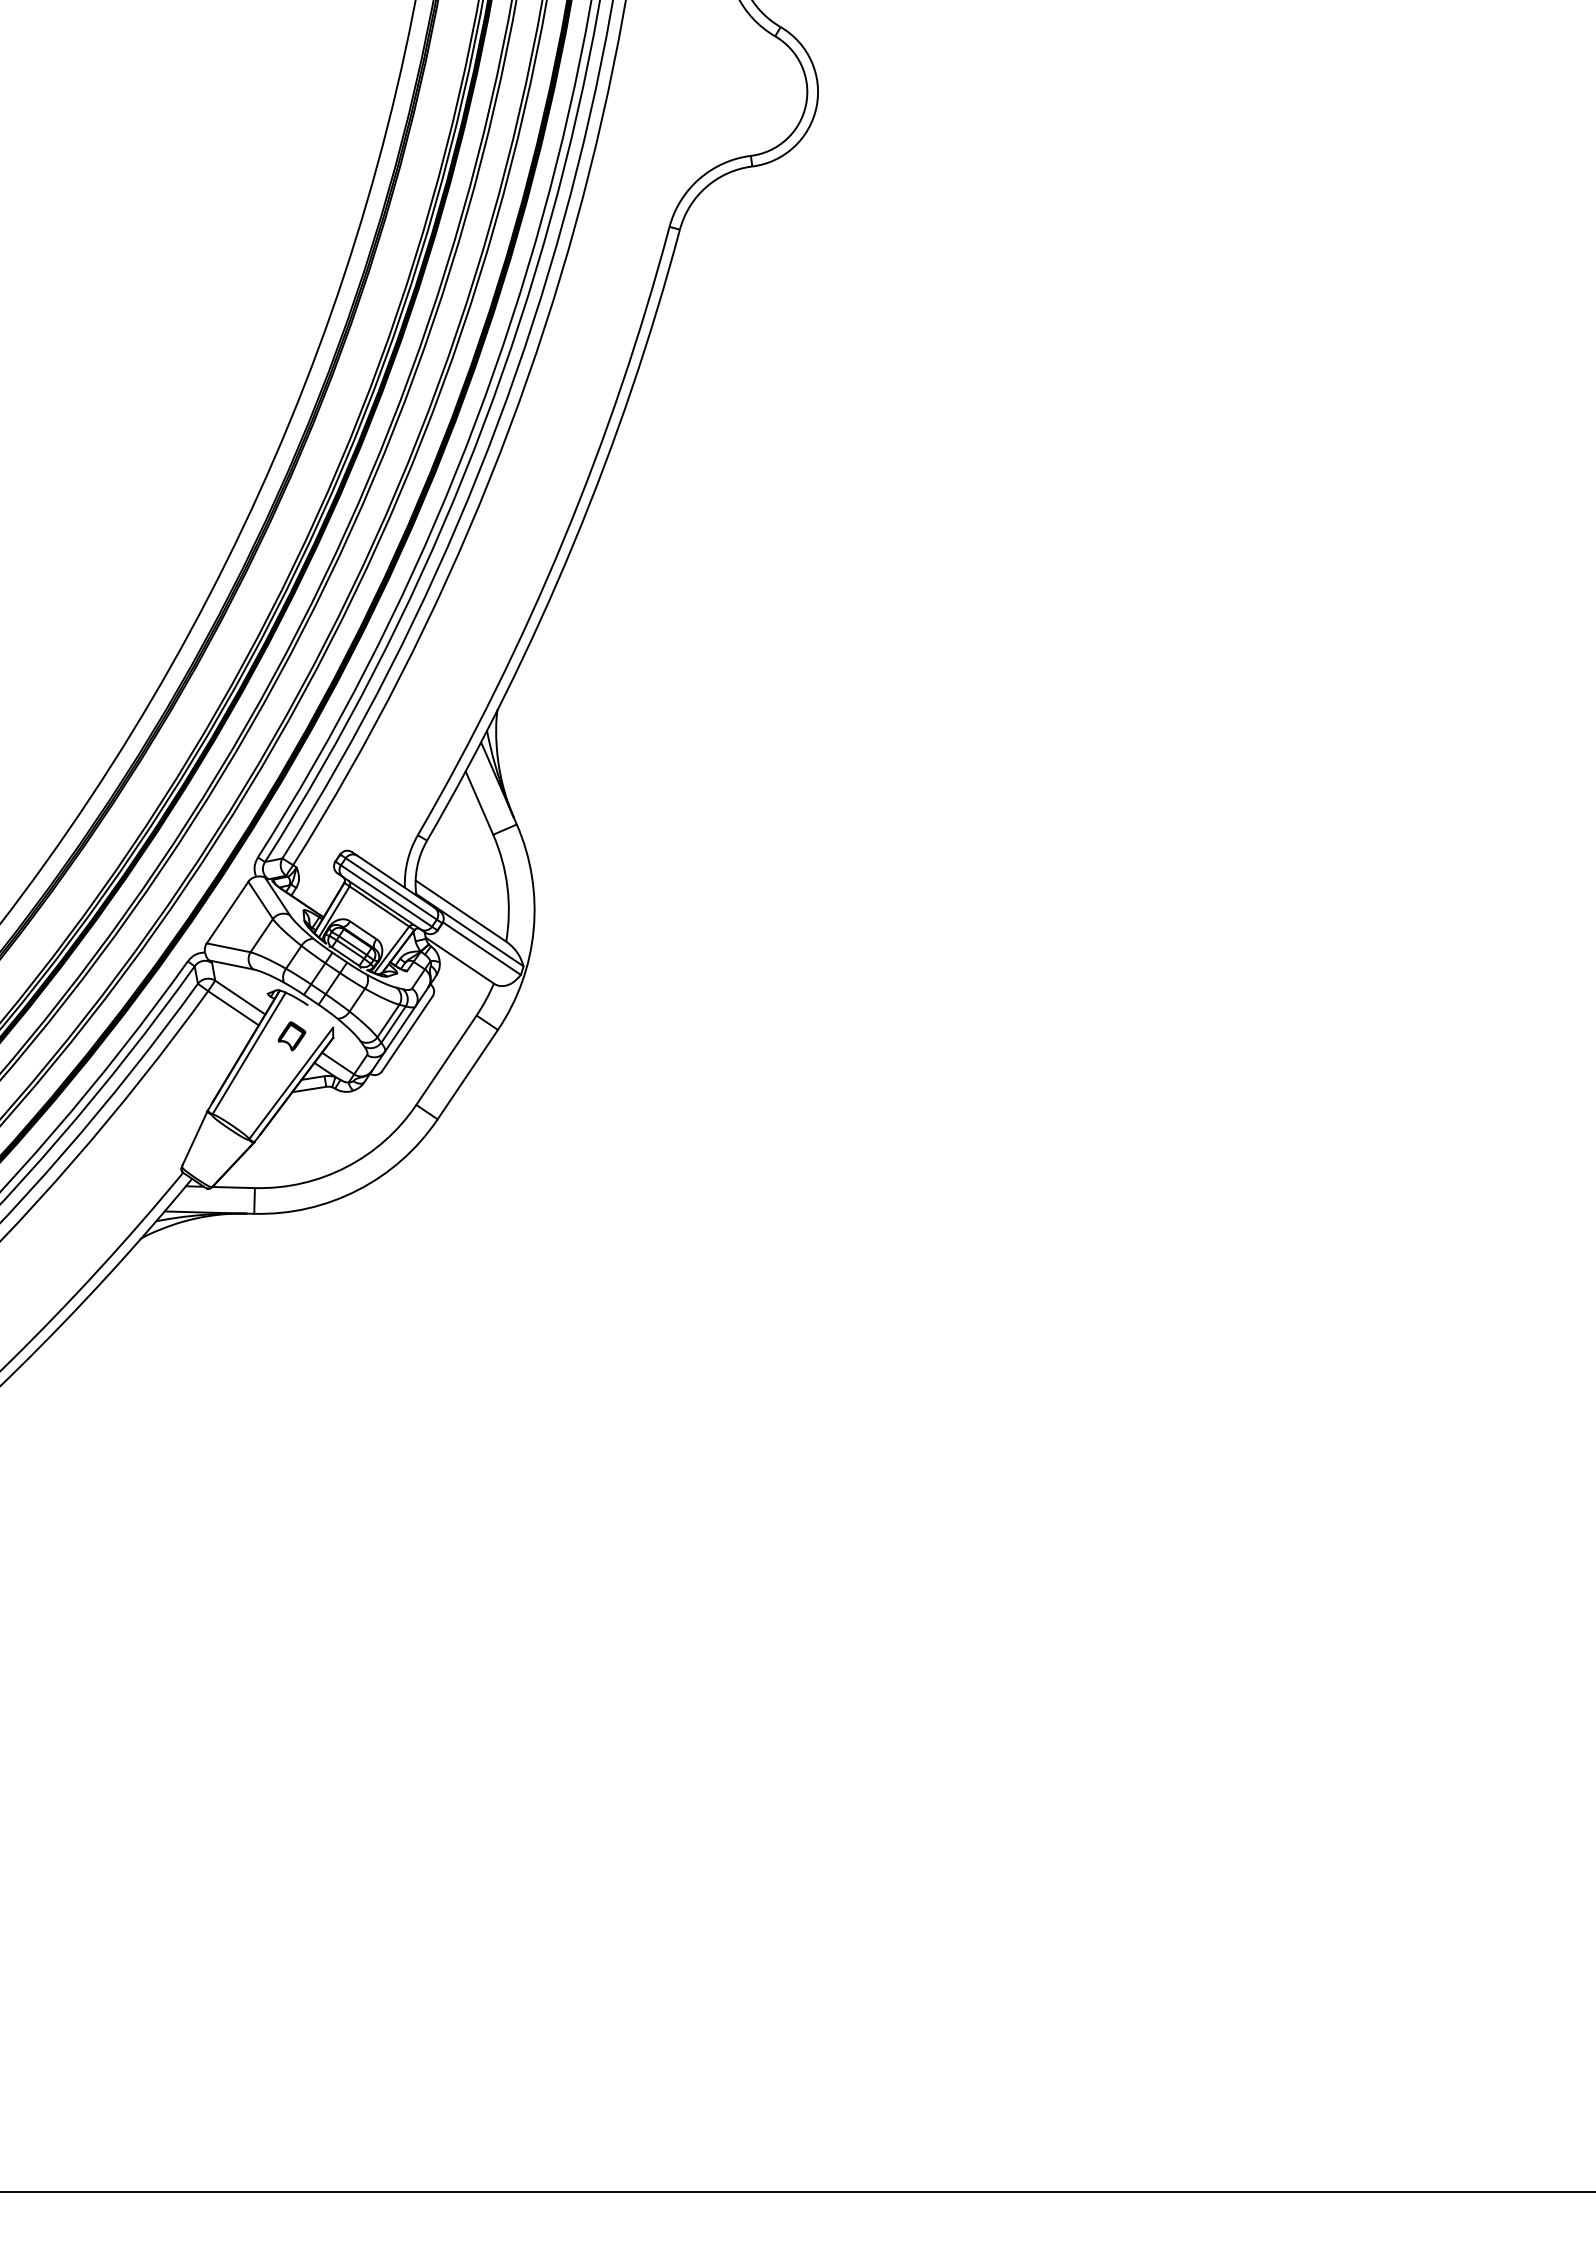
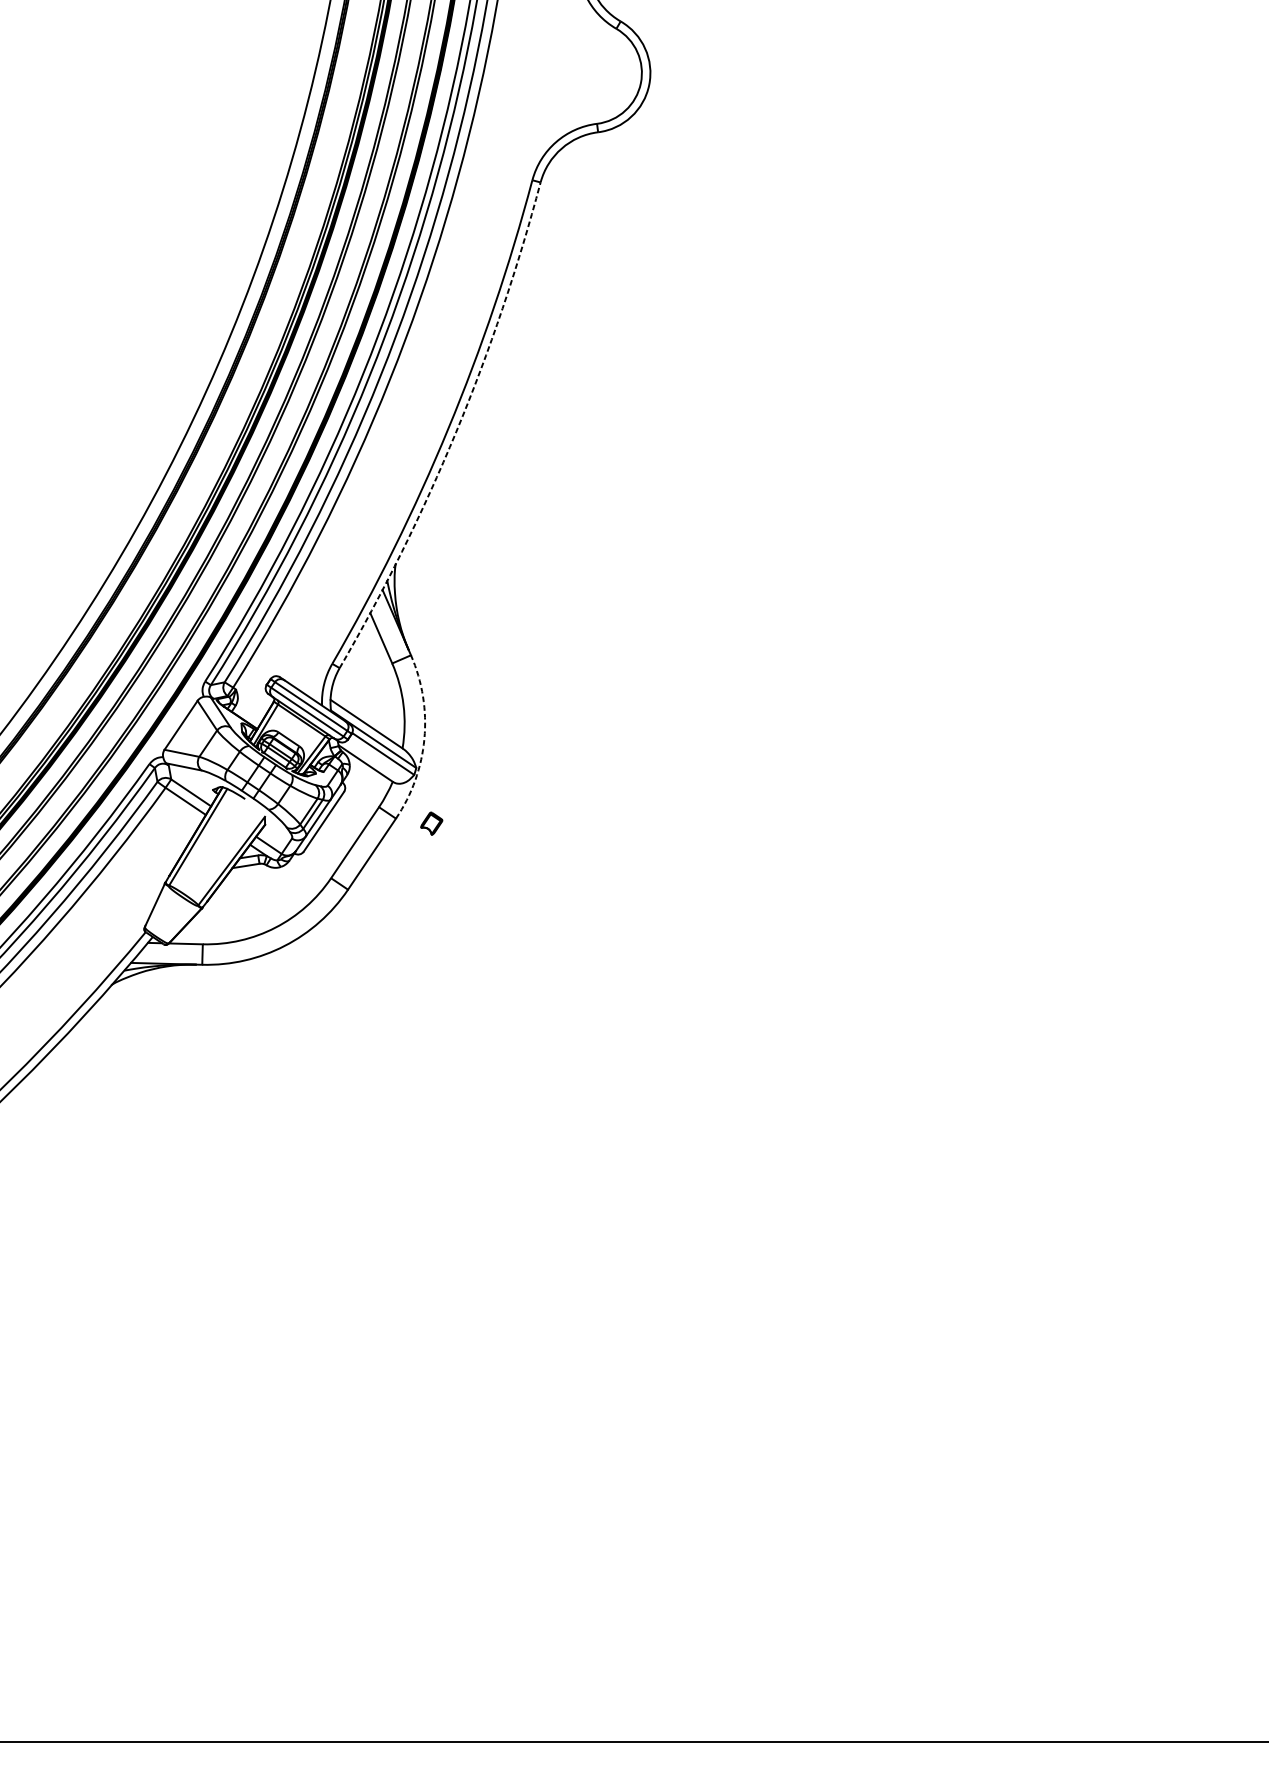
arc: (573, 543) -> (456, 431), solid -> dashed
arc: (533, 929) -> (424, 738), solid -> dashed
part: (291, 1036) -> (431, 823), moved

